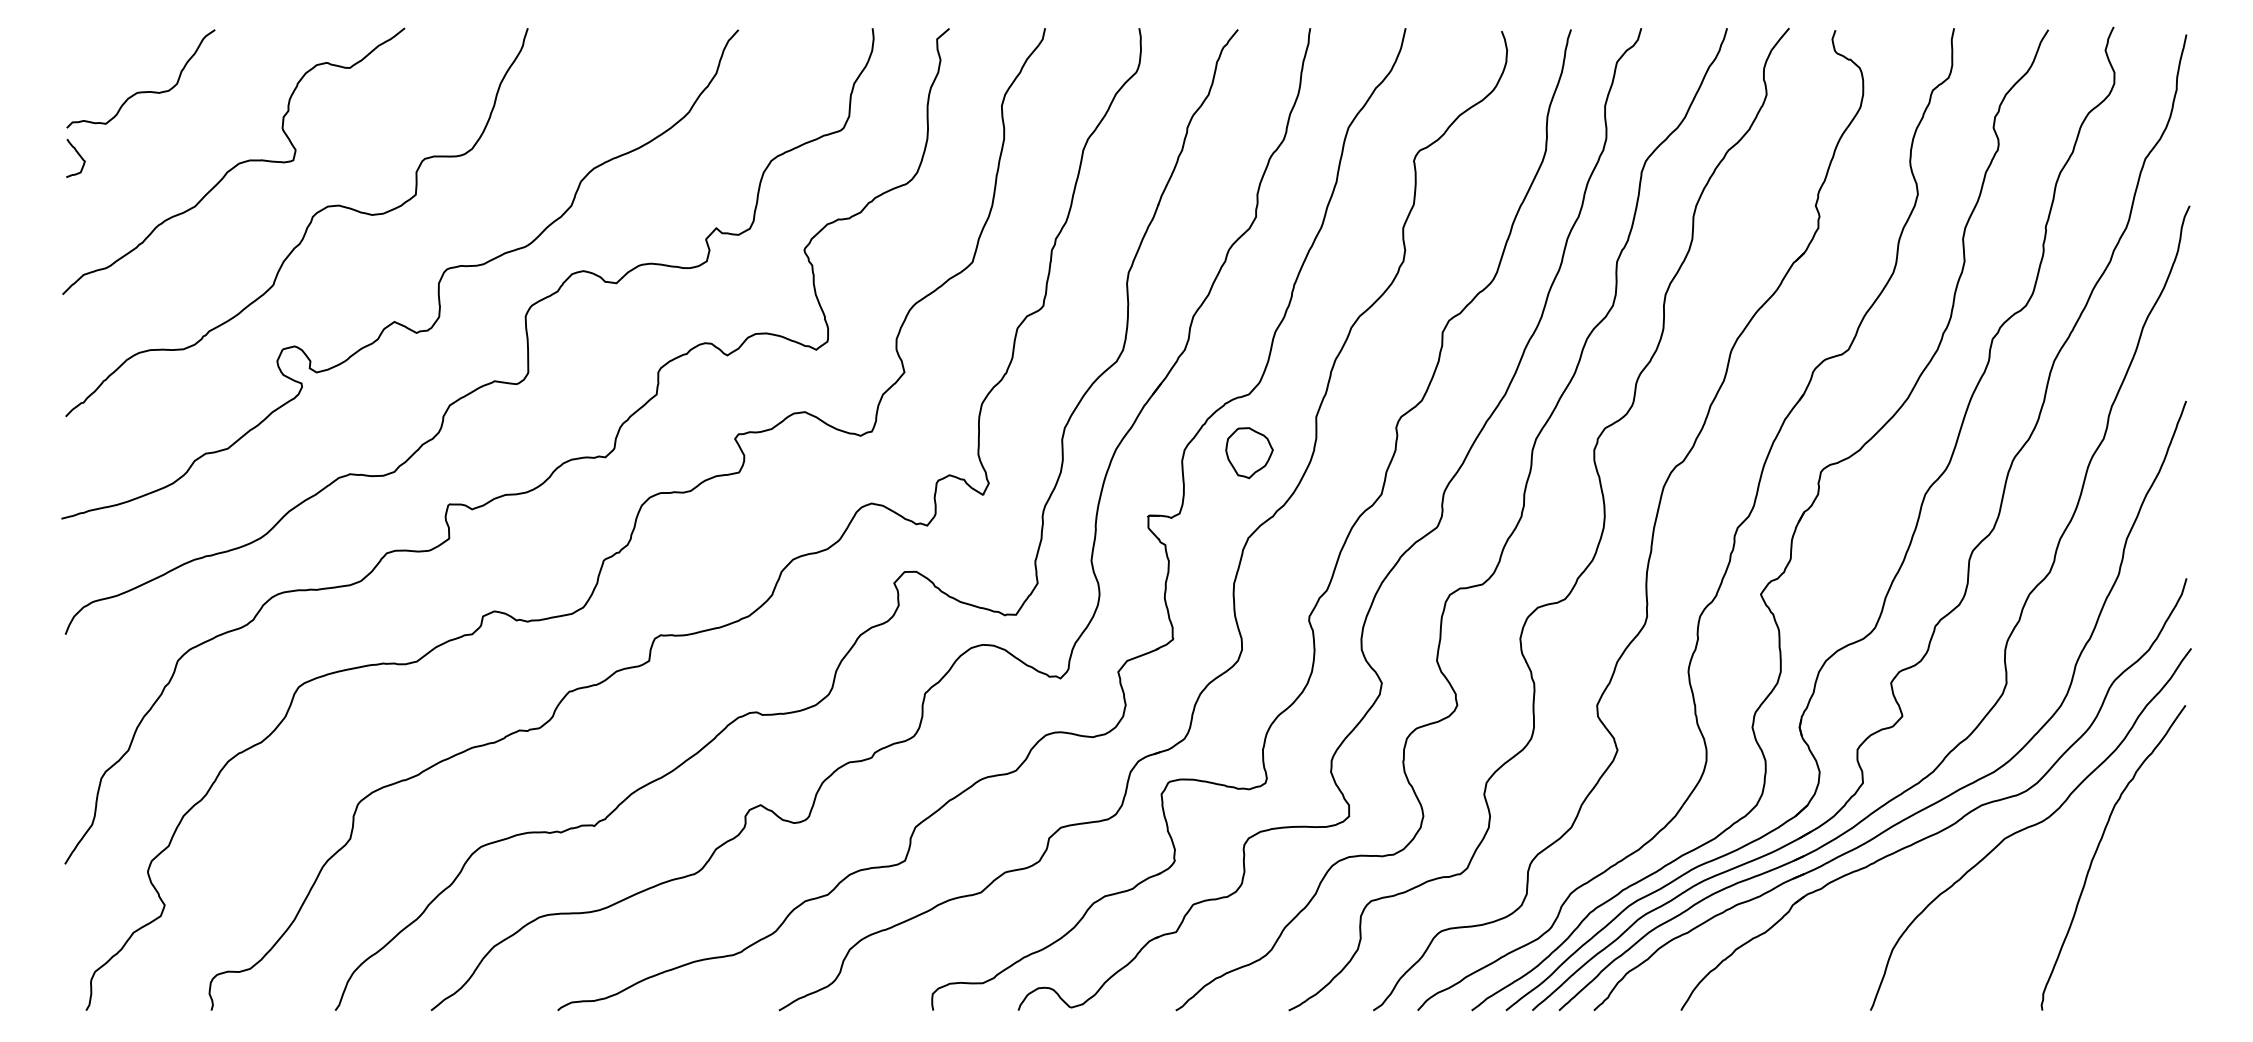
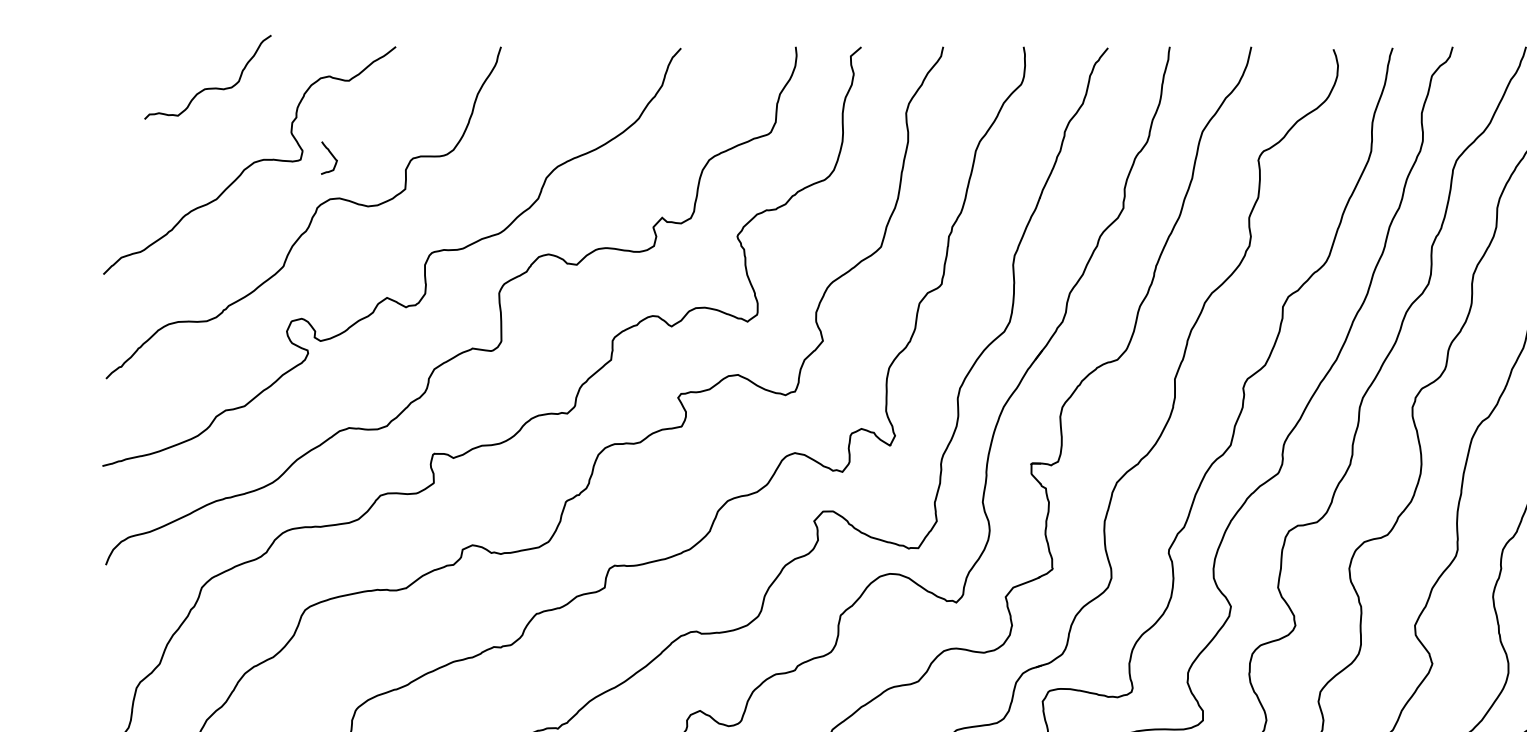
curve: (140, 91) -> (207, 88), moved
curve: (78, 155) -> (331, 155), moved
part: (1249, 453) -> (1117, 410), removed

